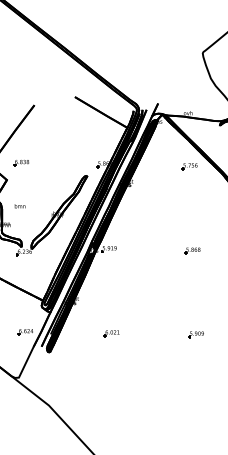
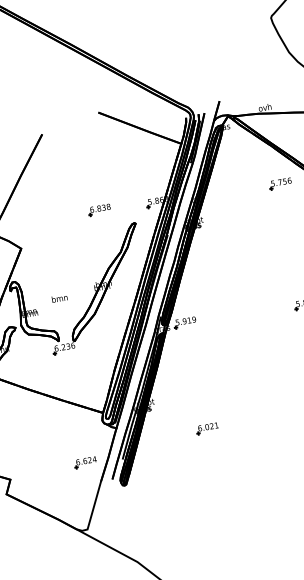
part: (20, 163) -> (98, 210), moved
text: (19, 206) -> (58, 299), moved
part: (111, 333) -> (207, 428), moved

